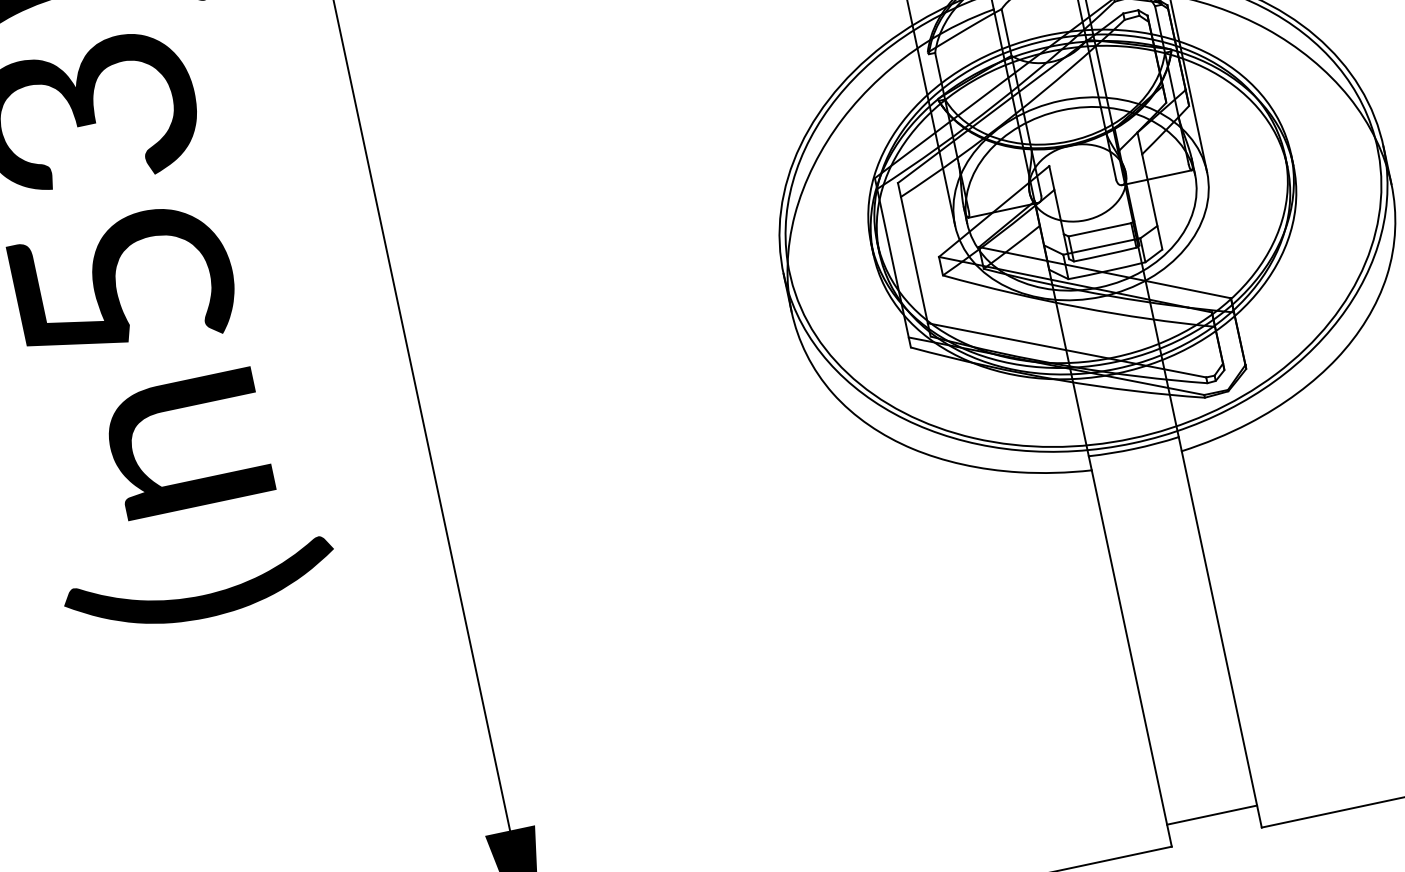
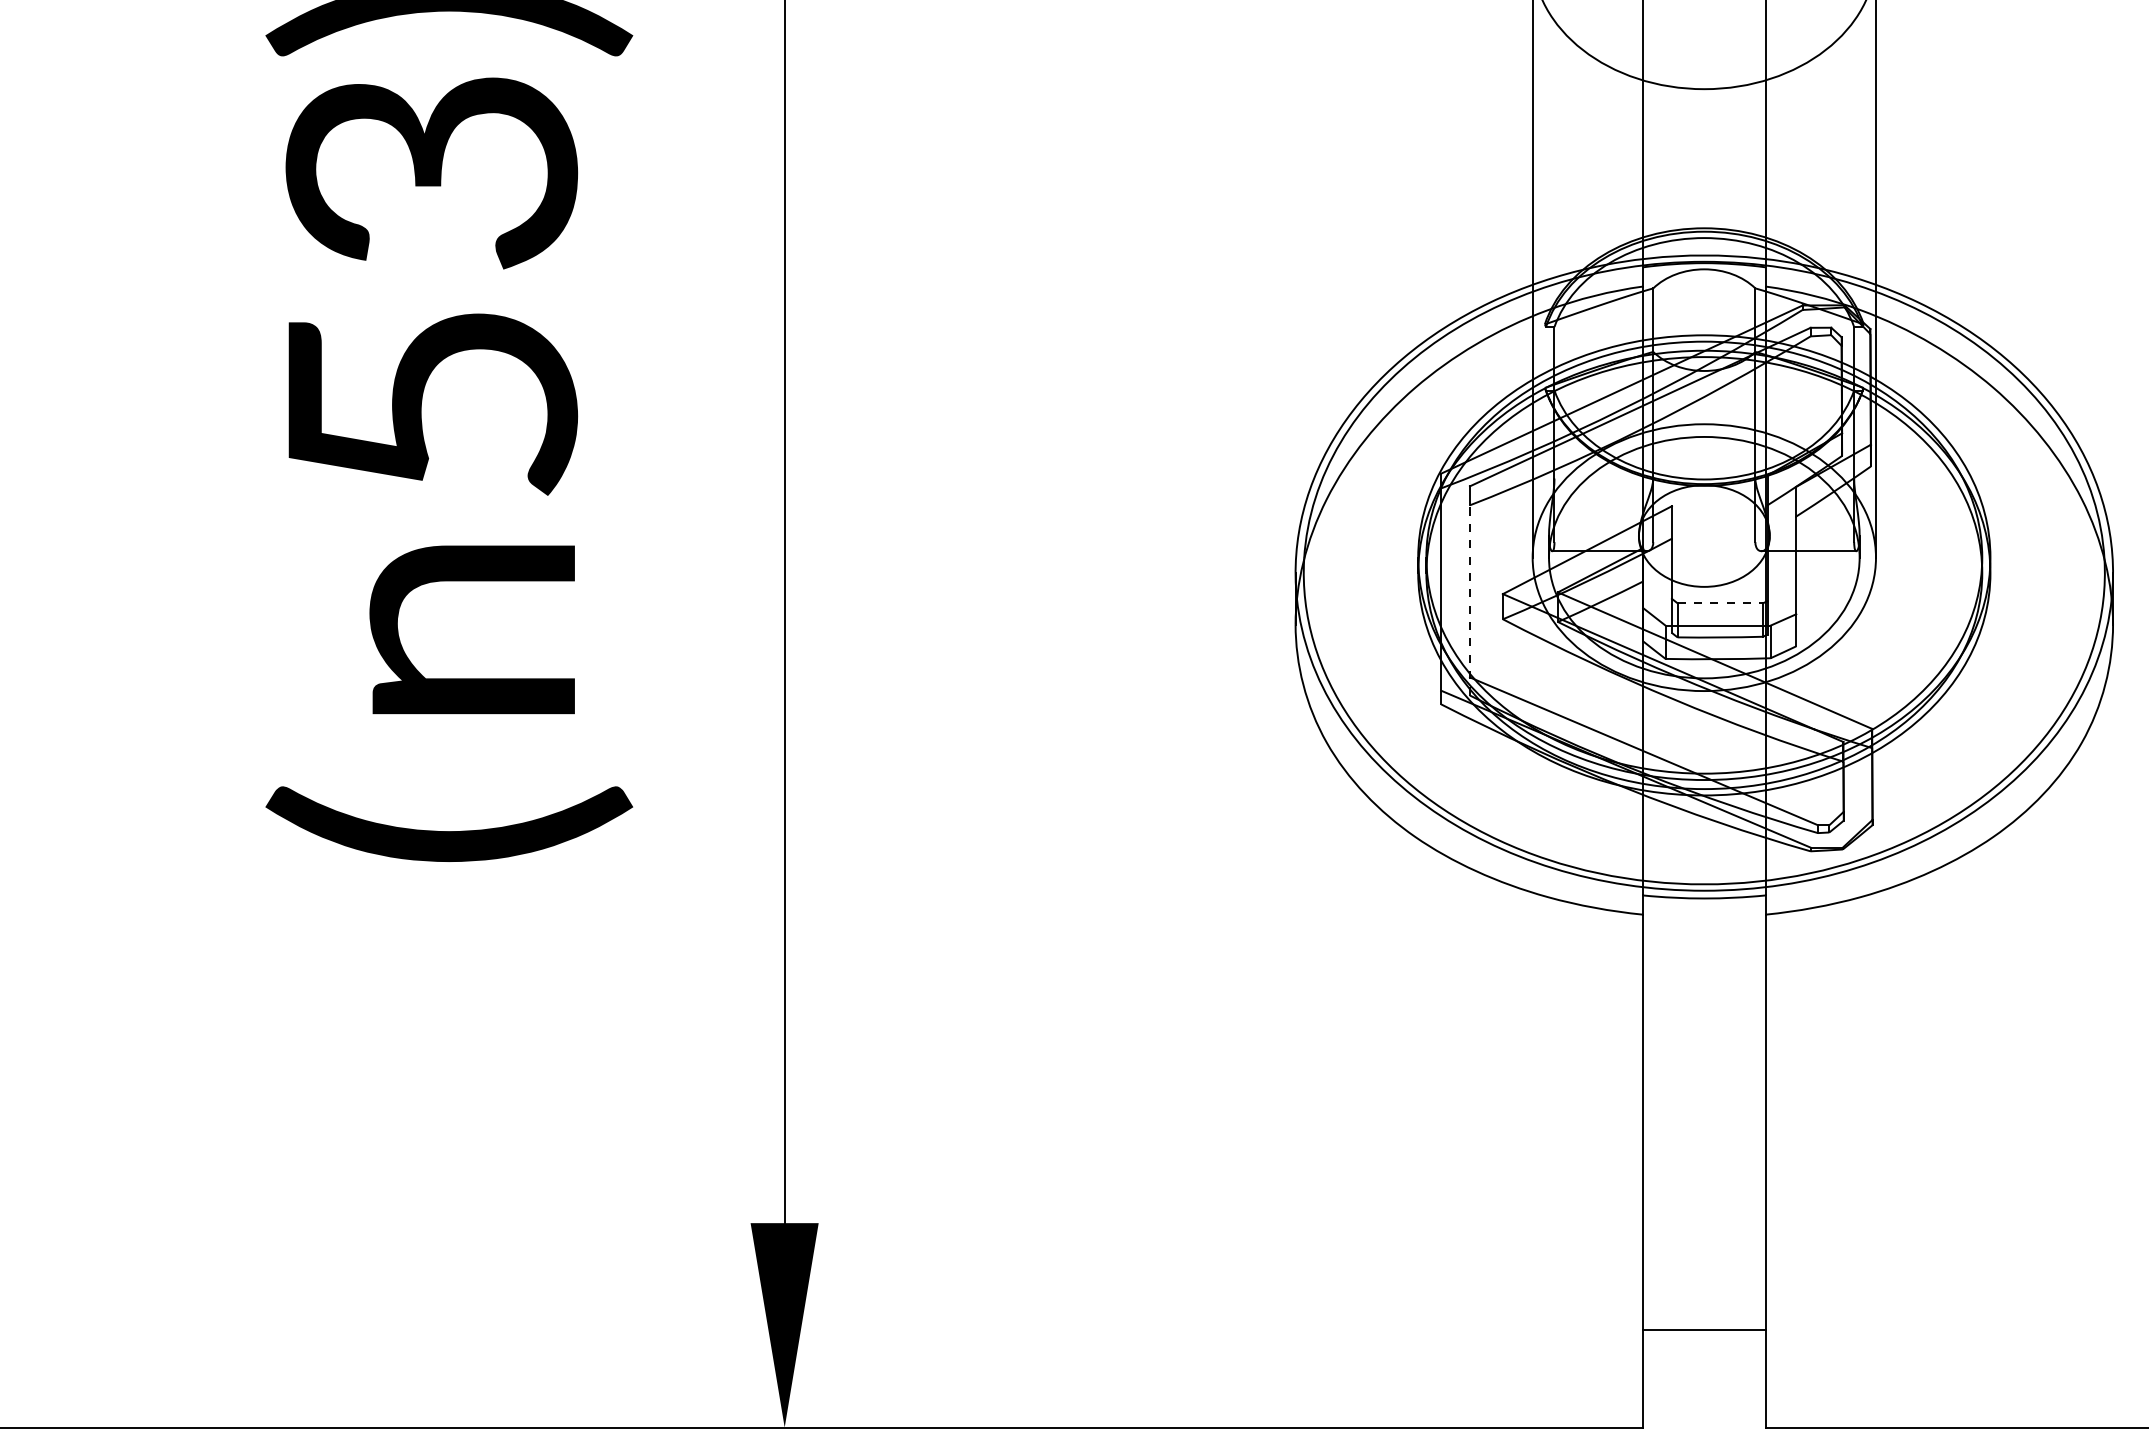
line: (1100, 229) -> (1720, 603), solid -> dashed
line: (915, 266) -> (1469, 599), solid -> dashed
line: (1212, 815) -> (1704, 1329), moved

